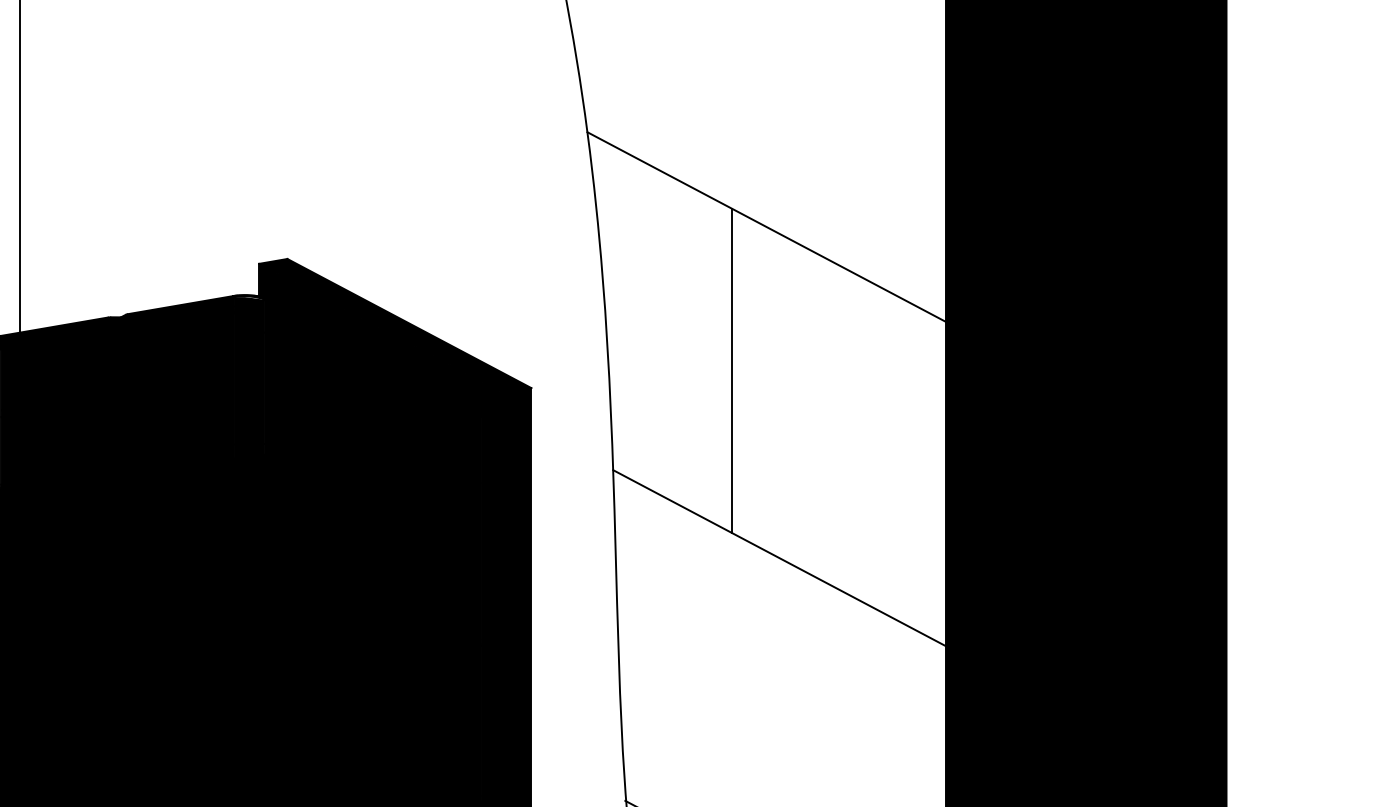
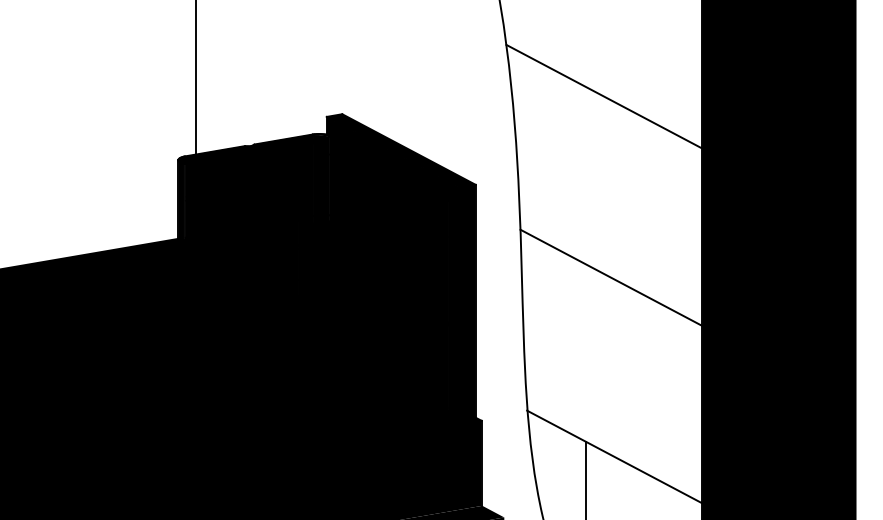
line: (732, 370) -> (585, 175), removed

